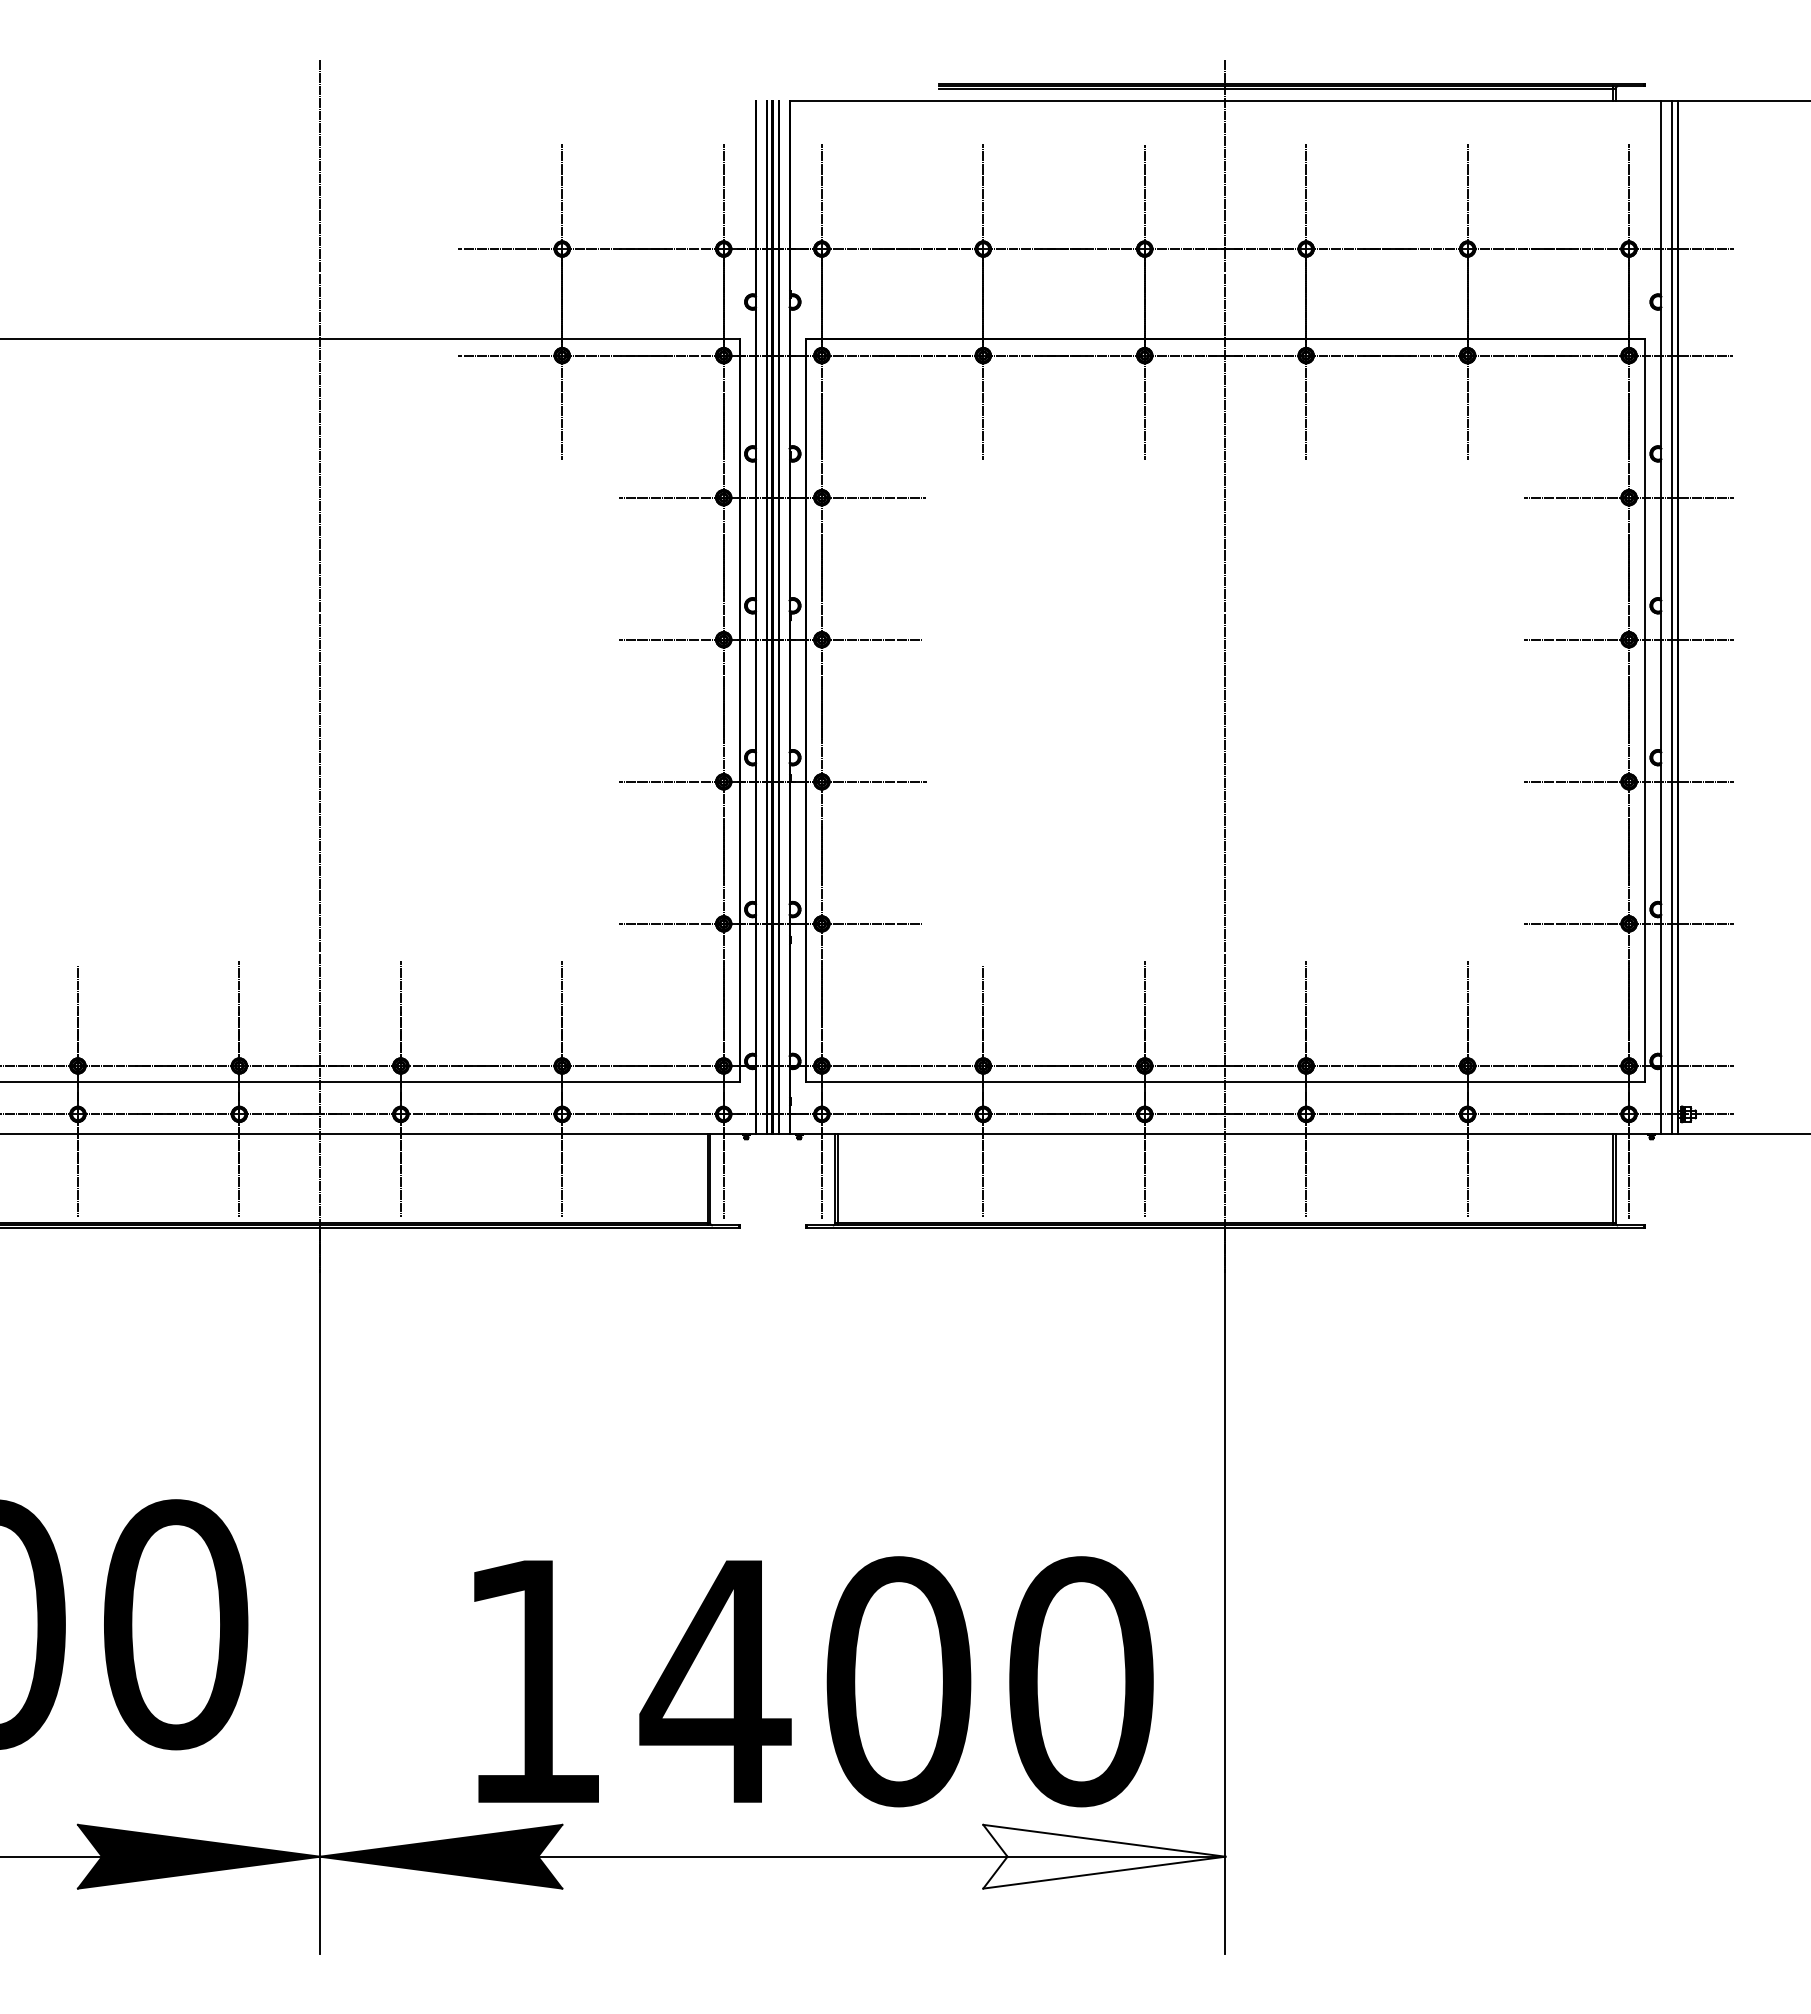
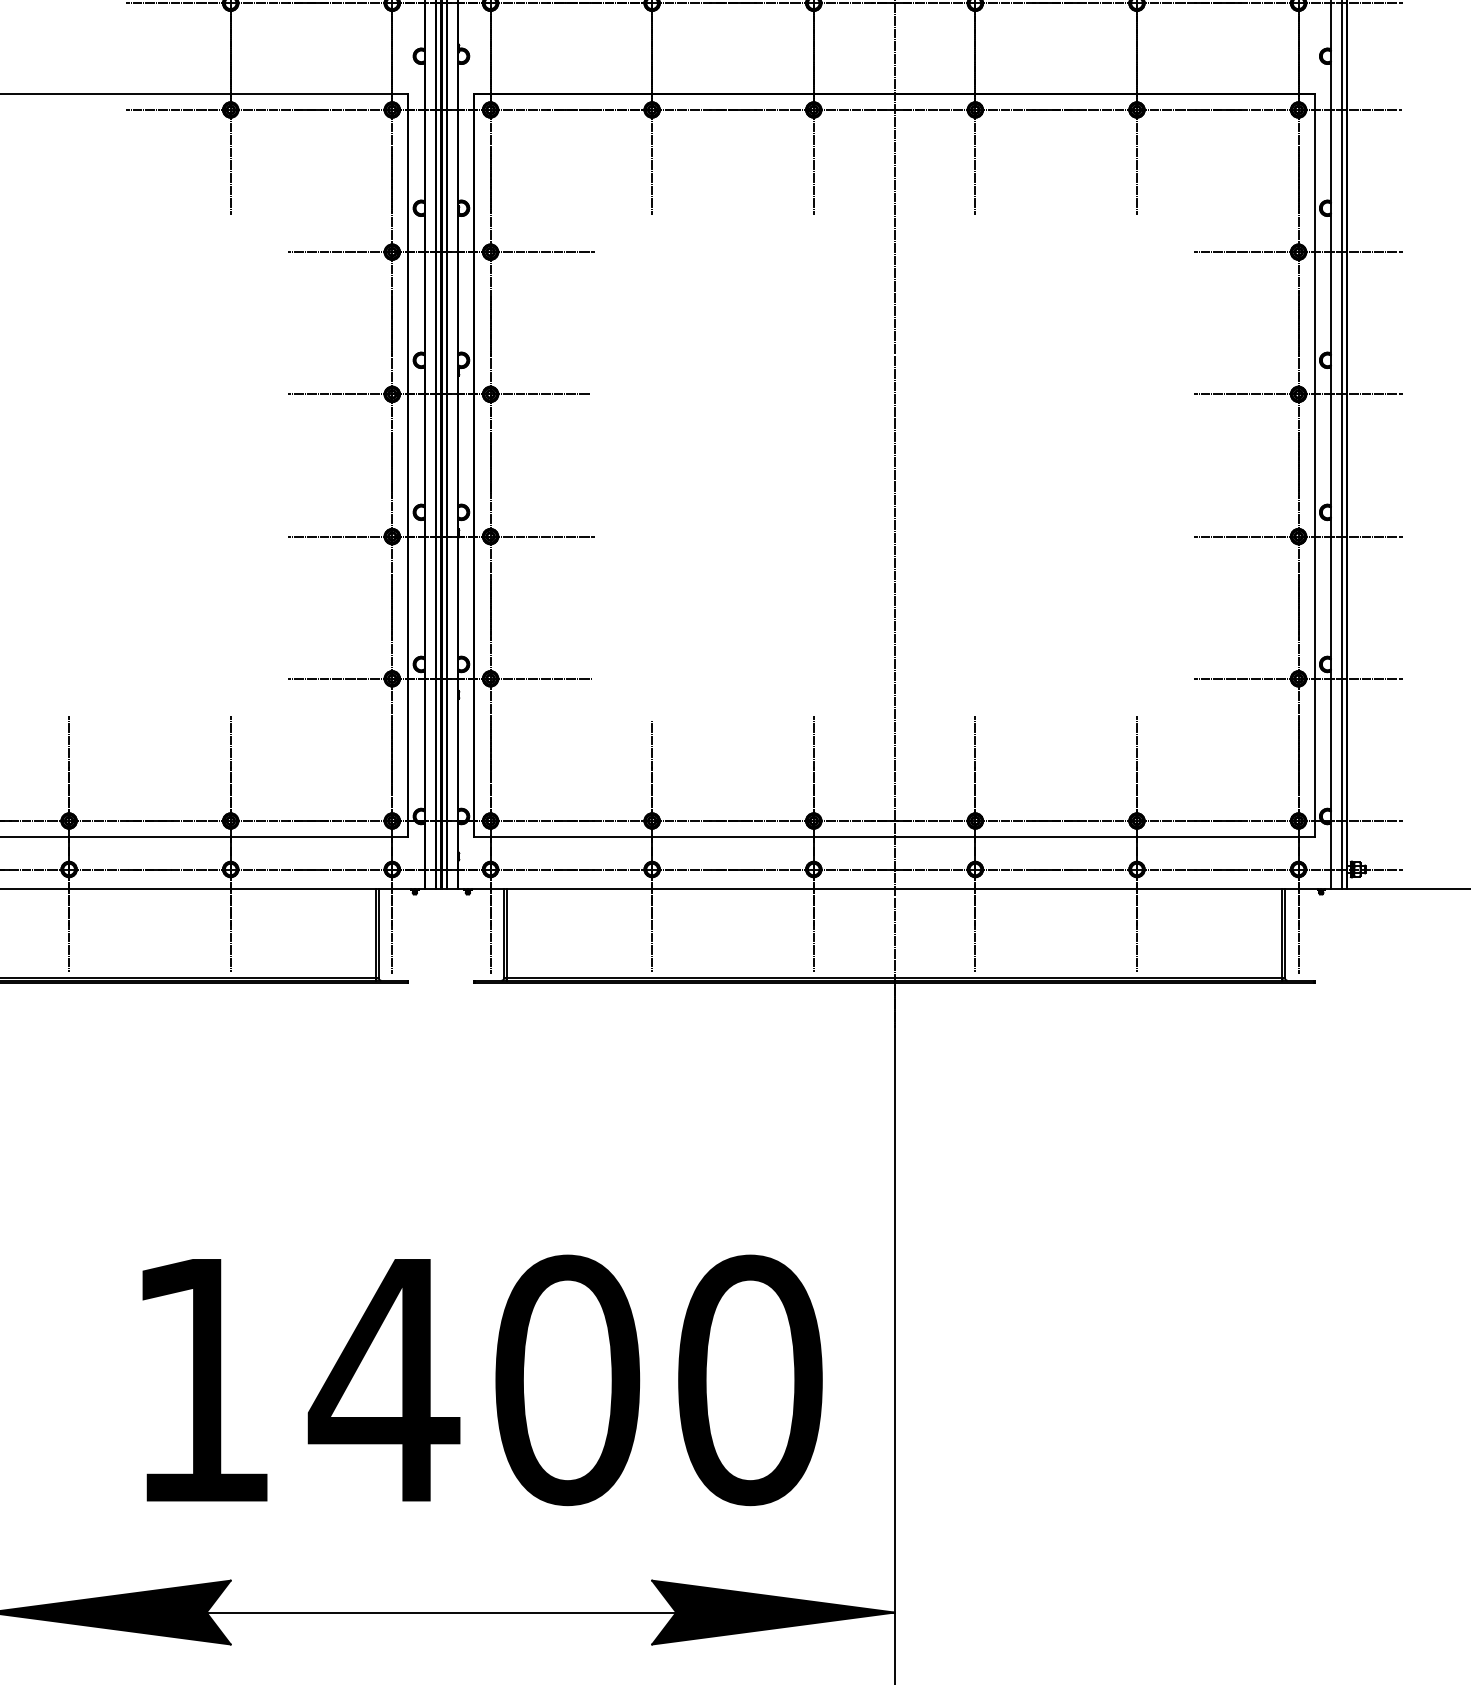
text: (813, 1681) -> (482, 1380), moved
fill: (1104, 1856) -> (773, 1612), added

